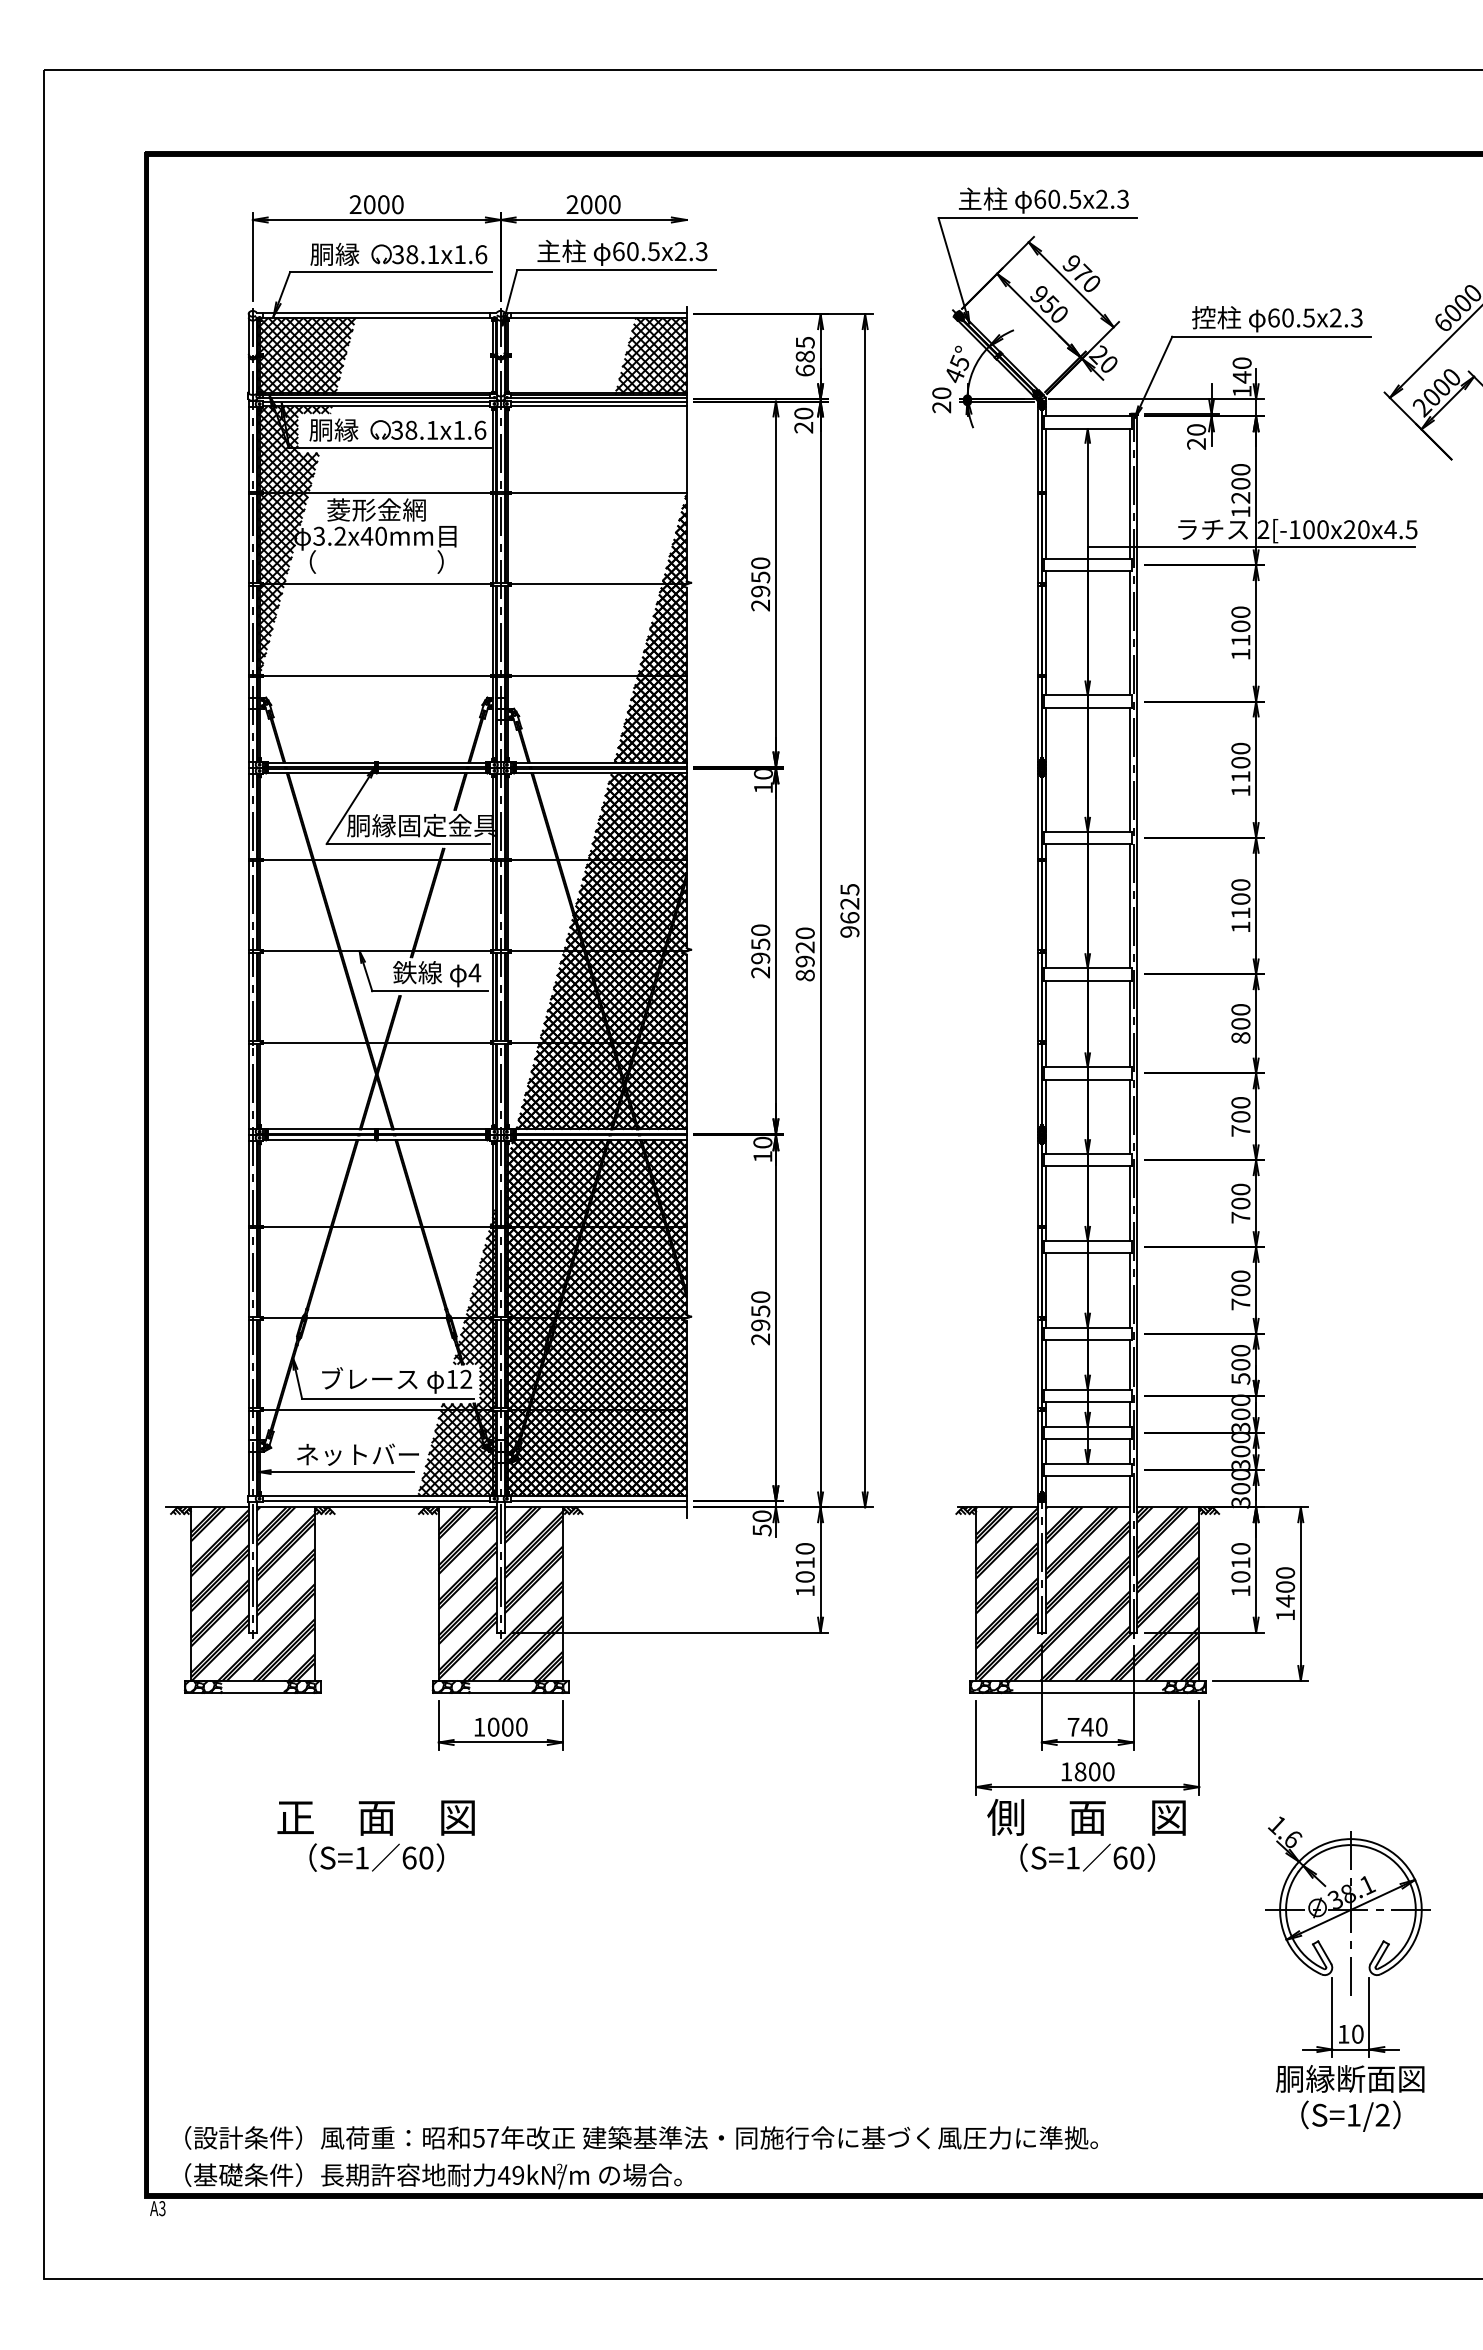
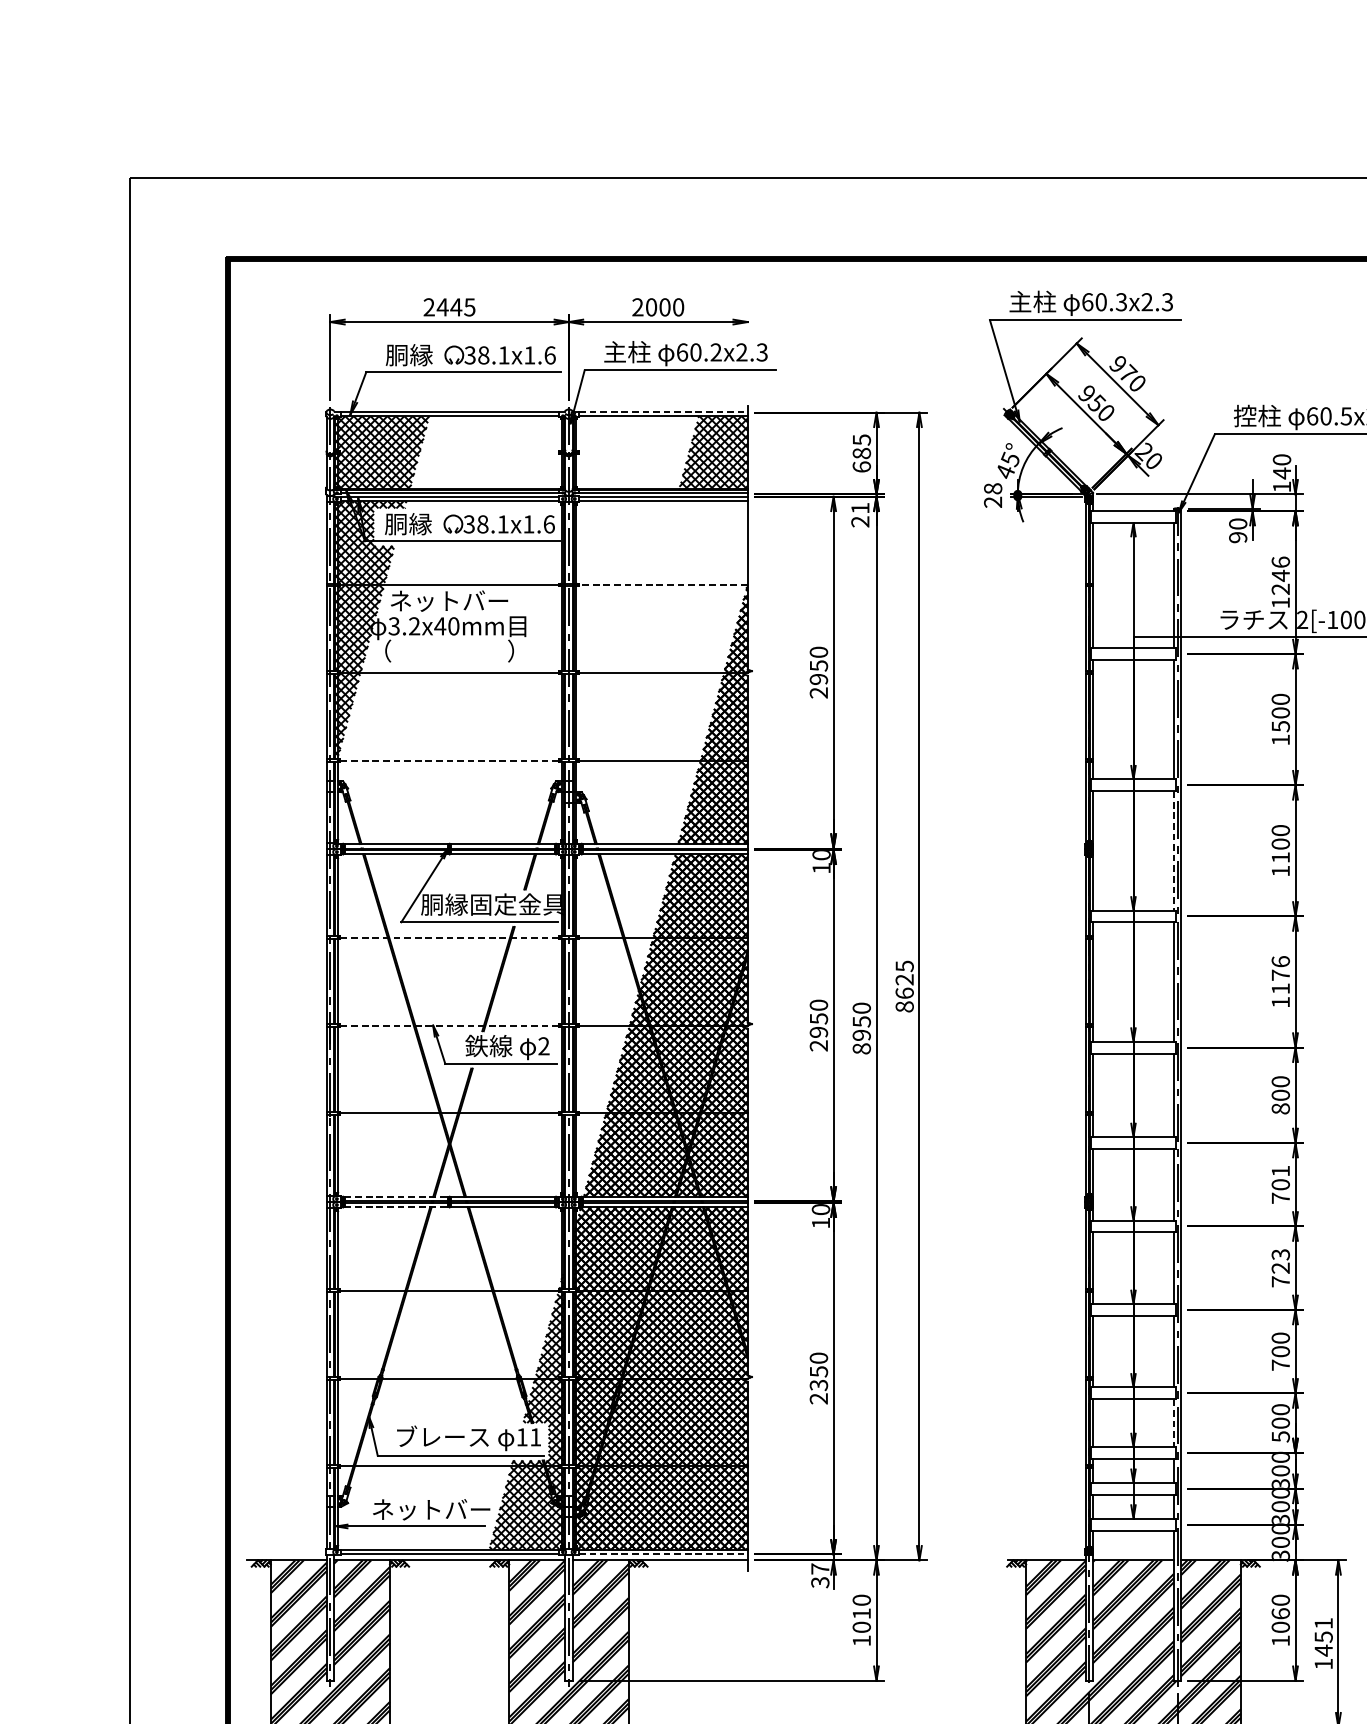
text: (1075, 198) -> (1121, 301), 60.5x2.3 -> 60.3x2.3
text: (383, 204) -> (456, 307), 2000 -> 2445
text: (653, 251) -> (715, 352), 60.5x2.3 -> 60.2x2.3
line: (599, 313) -> (663, 412), solid -> dashed
text: (942, 393) -> (993, 488), 20 -> 28
text: (803, 413) -> (860, 508), 20 -> 21
text: (1196, 443) -> (1238, 537), 20 -> 90
text: (1240, 476) -> (1280, 568), 1200 -> 1246
line: (598, 493) -> (662, 585), solid -> dashed
text: (376, 509) -> (449, 600), 菱形金網 -> ネットバー
text: (1240, 640) -> (1280, 726), 1100 -> 1500
line: (376, 675) -> (449, 760), solid -> dashed
line: (1129, 769) -> (1173, 850), solid -> dashed
line: (376, 860) -> (449, 938), solid -> dashed
text: (1240, 891) -> (1280, 967), 1100 -> 1176
text: (849, 931) -> (904, 1006), 9625 -> 8625
text: (804, 947) -> (861, 1021), 8920 -> 8950
line: (376, 951) -> (449, 1025), solid -> dashed
text: (474, 972) -> (543, 1045), 4 -> 2
text: (1240, 1102) -> (1280, 1170), 700 -> 701
line: (321, 1129) -> (396, 1196), solid -> dashed
line: (321, 1140) -> (396, 1207), solid -> dashed
text: (1240, 1196) -> (1280, 1261), 700 -> 723
text: (760, 1325) -> (818, 1385), 2950 -> 2350
line: (1129, 1364) -> (1173, 1422), solid -> dashed
text: (466, 1378) -> (535, 1436), 12 -> 11
line: (599, 1501) -> (663, 1554), solid -> dashed
text: (761, 1522) -> (819, 1574), 50 -> 37
text: (1240, 1562) -> (1280, 1613), 1010 -> 1060
text: (1285, 1580) -> (1323, 1630), 1400 -> 1451

